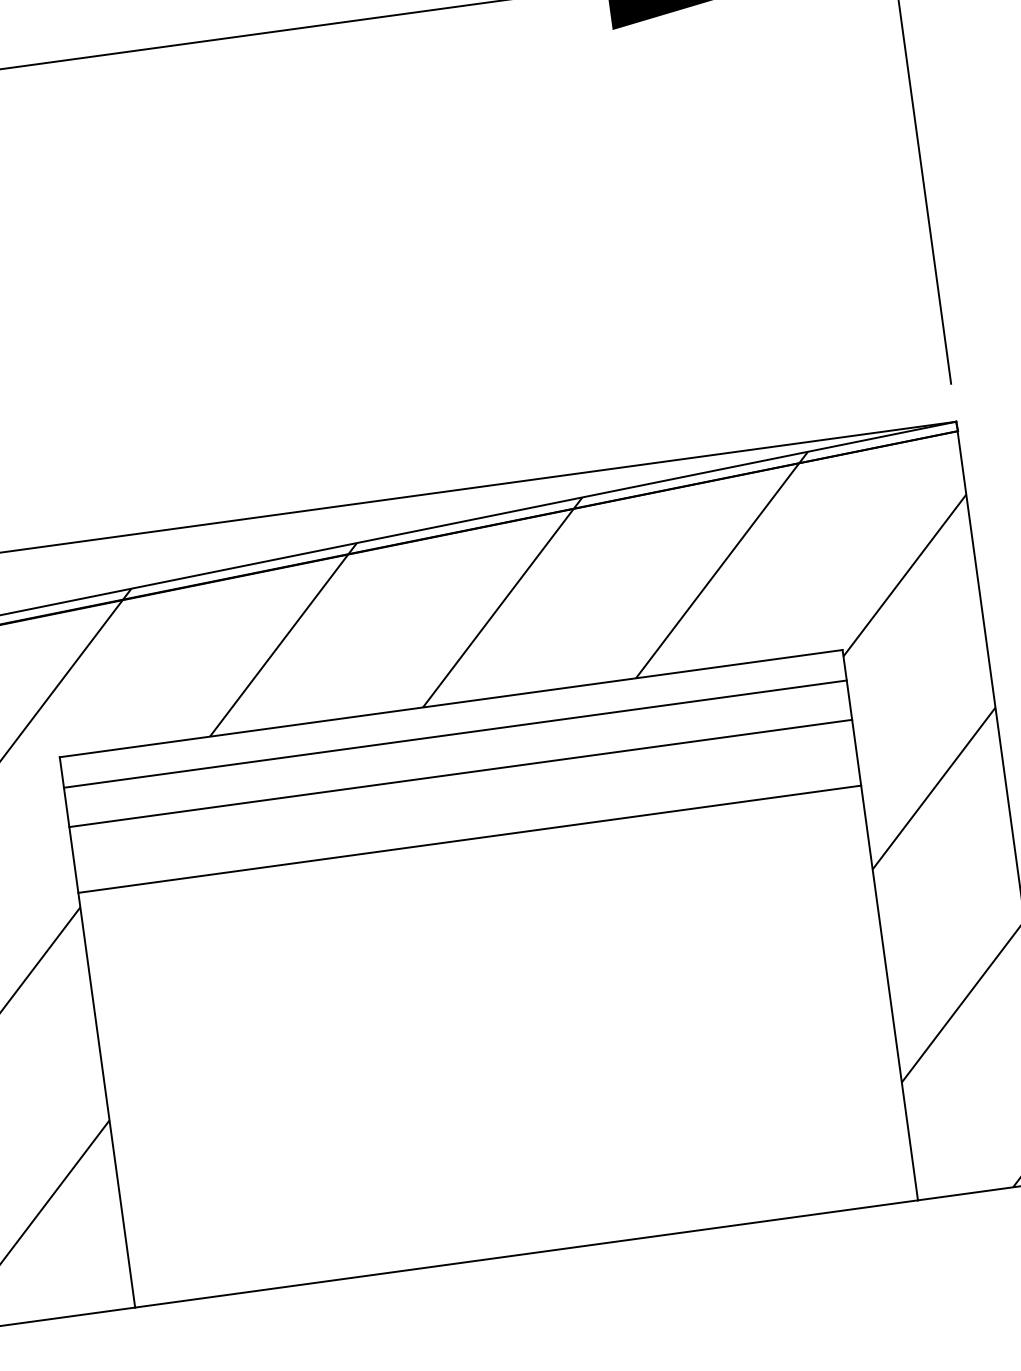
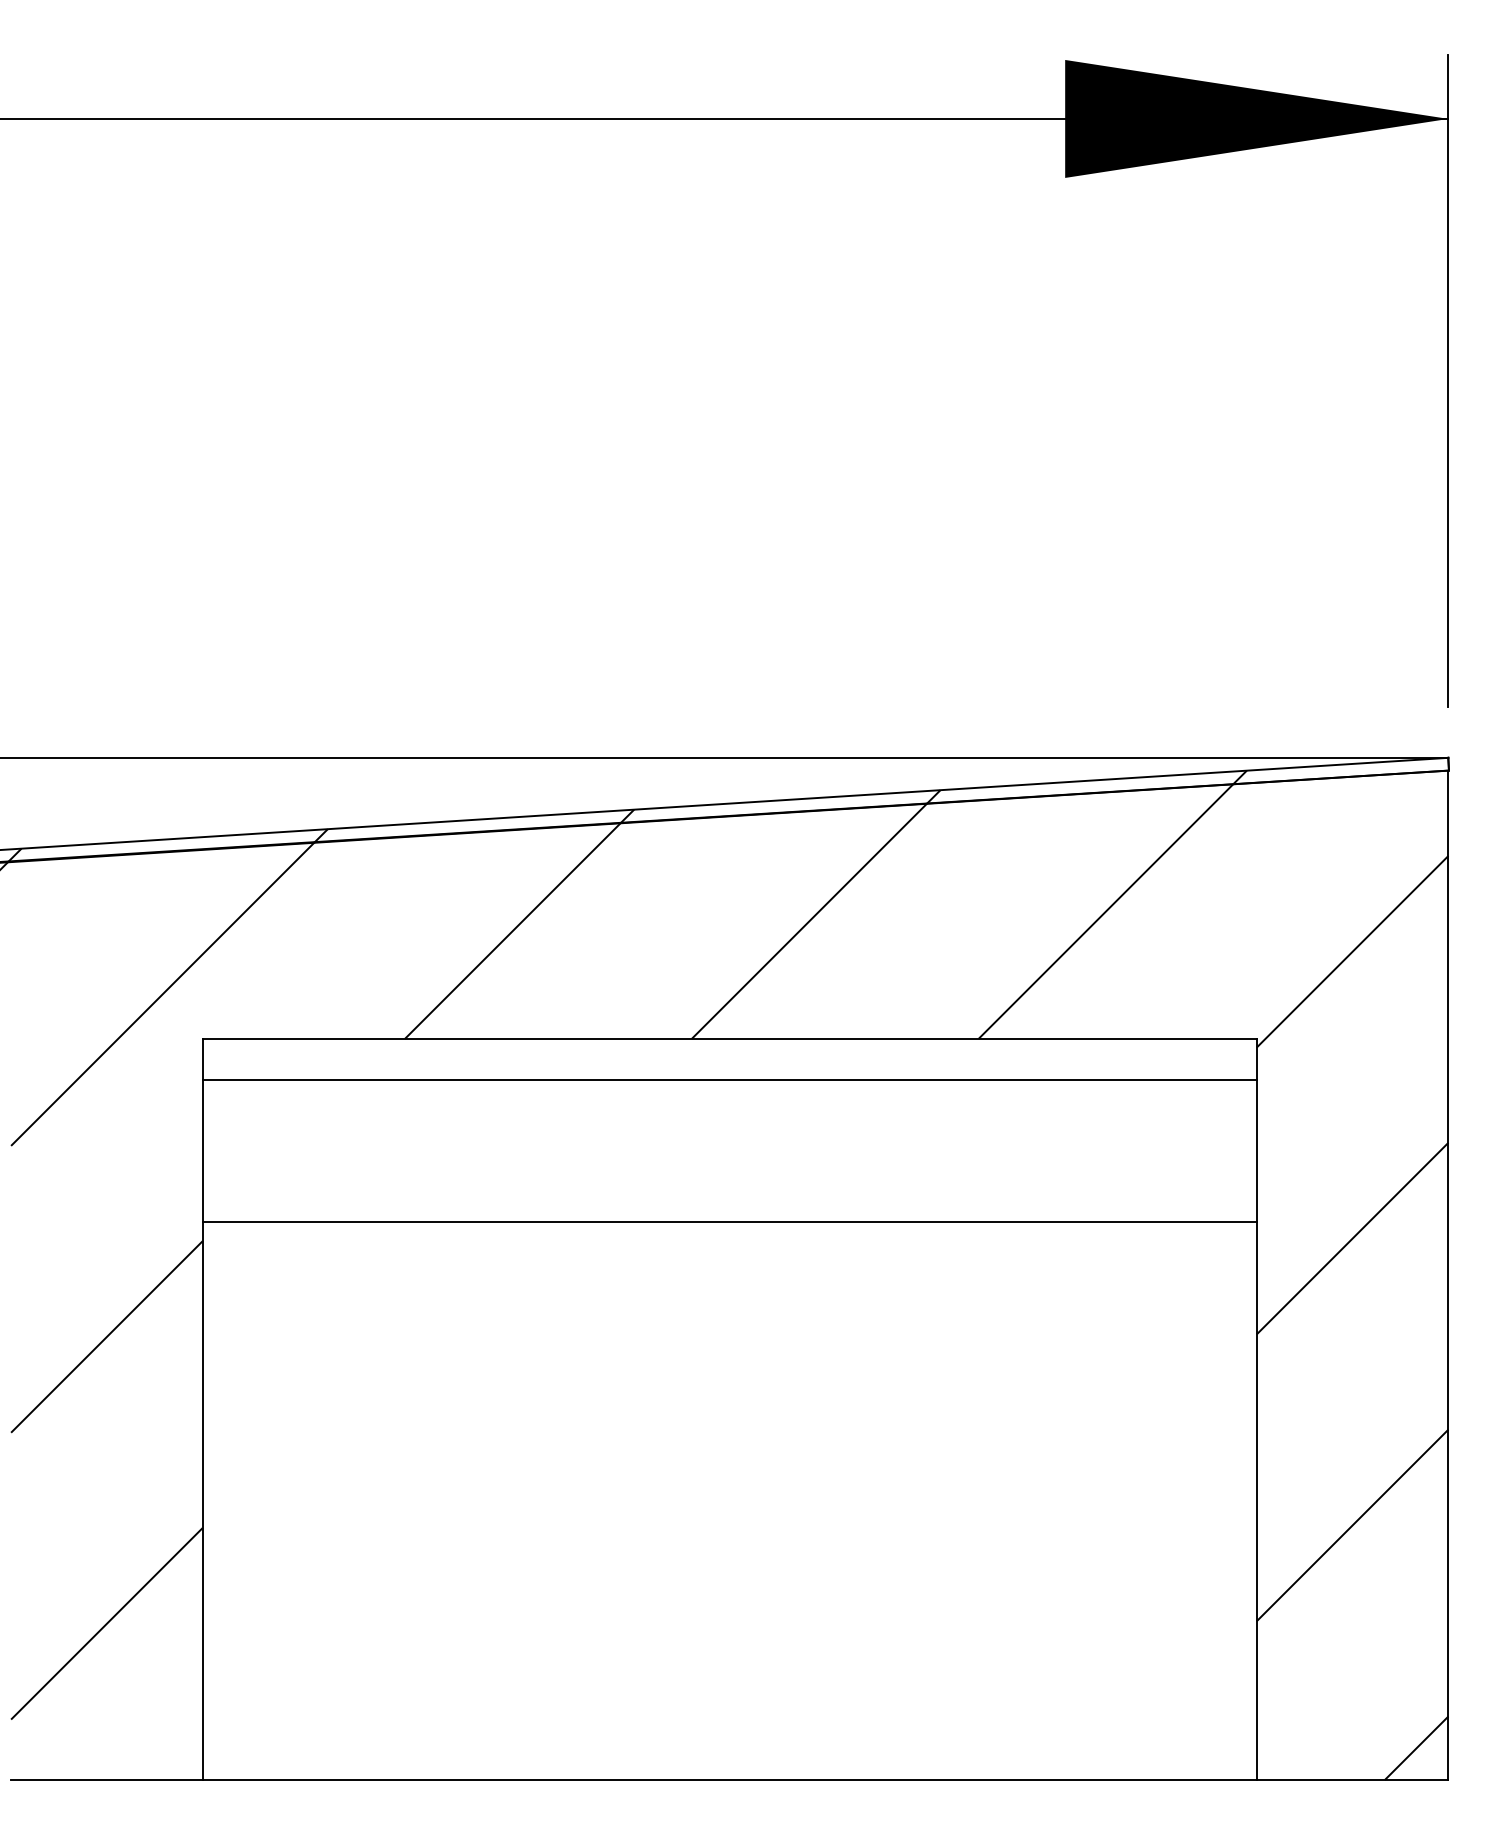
line: (460, 773) -> (729, 1132), removed

